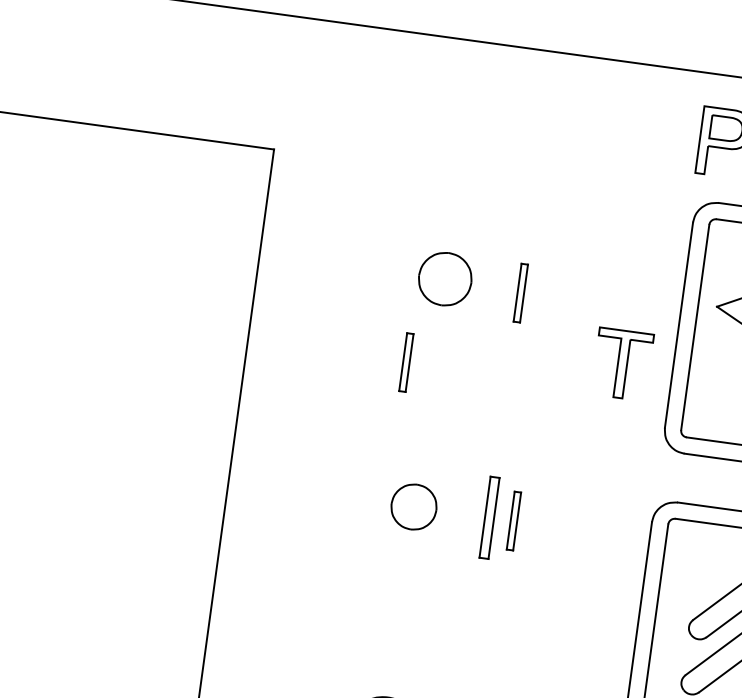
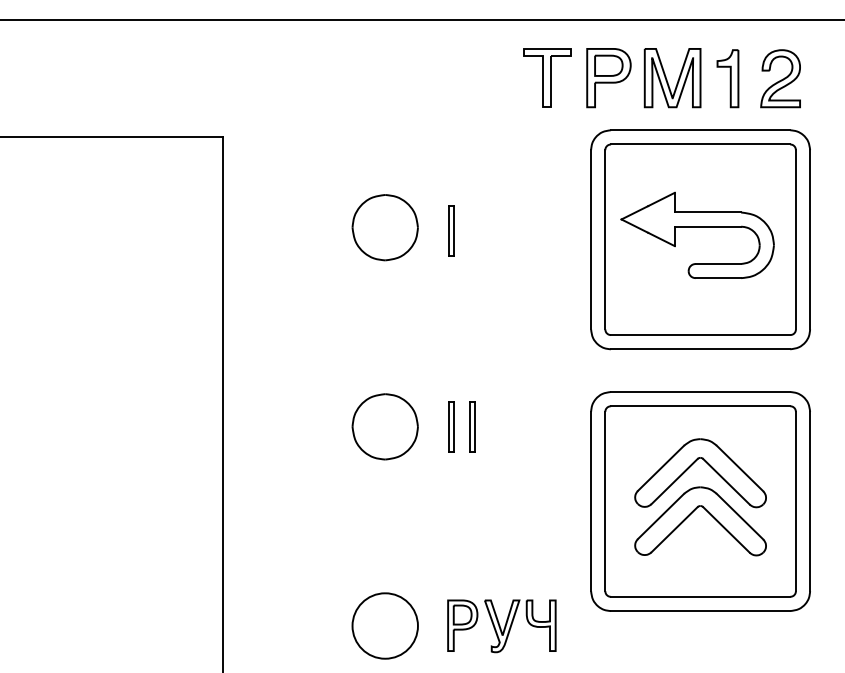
part: (444, 278) -> (384, 227), size x1.43
part: (406, 362) -> (361, 303), removed
part: (622, 363) -> (547, 77), moved
part: (413, 506) -> (384, 426), size x1.67
part: (489, 517) -> (451, 426), size x0.71

